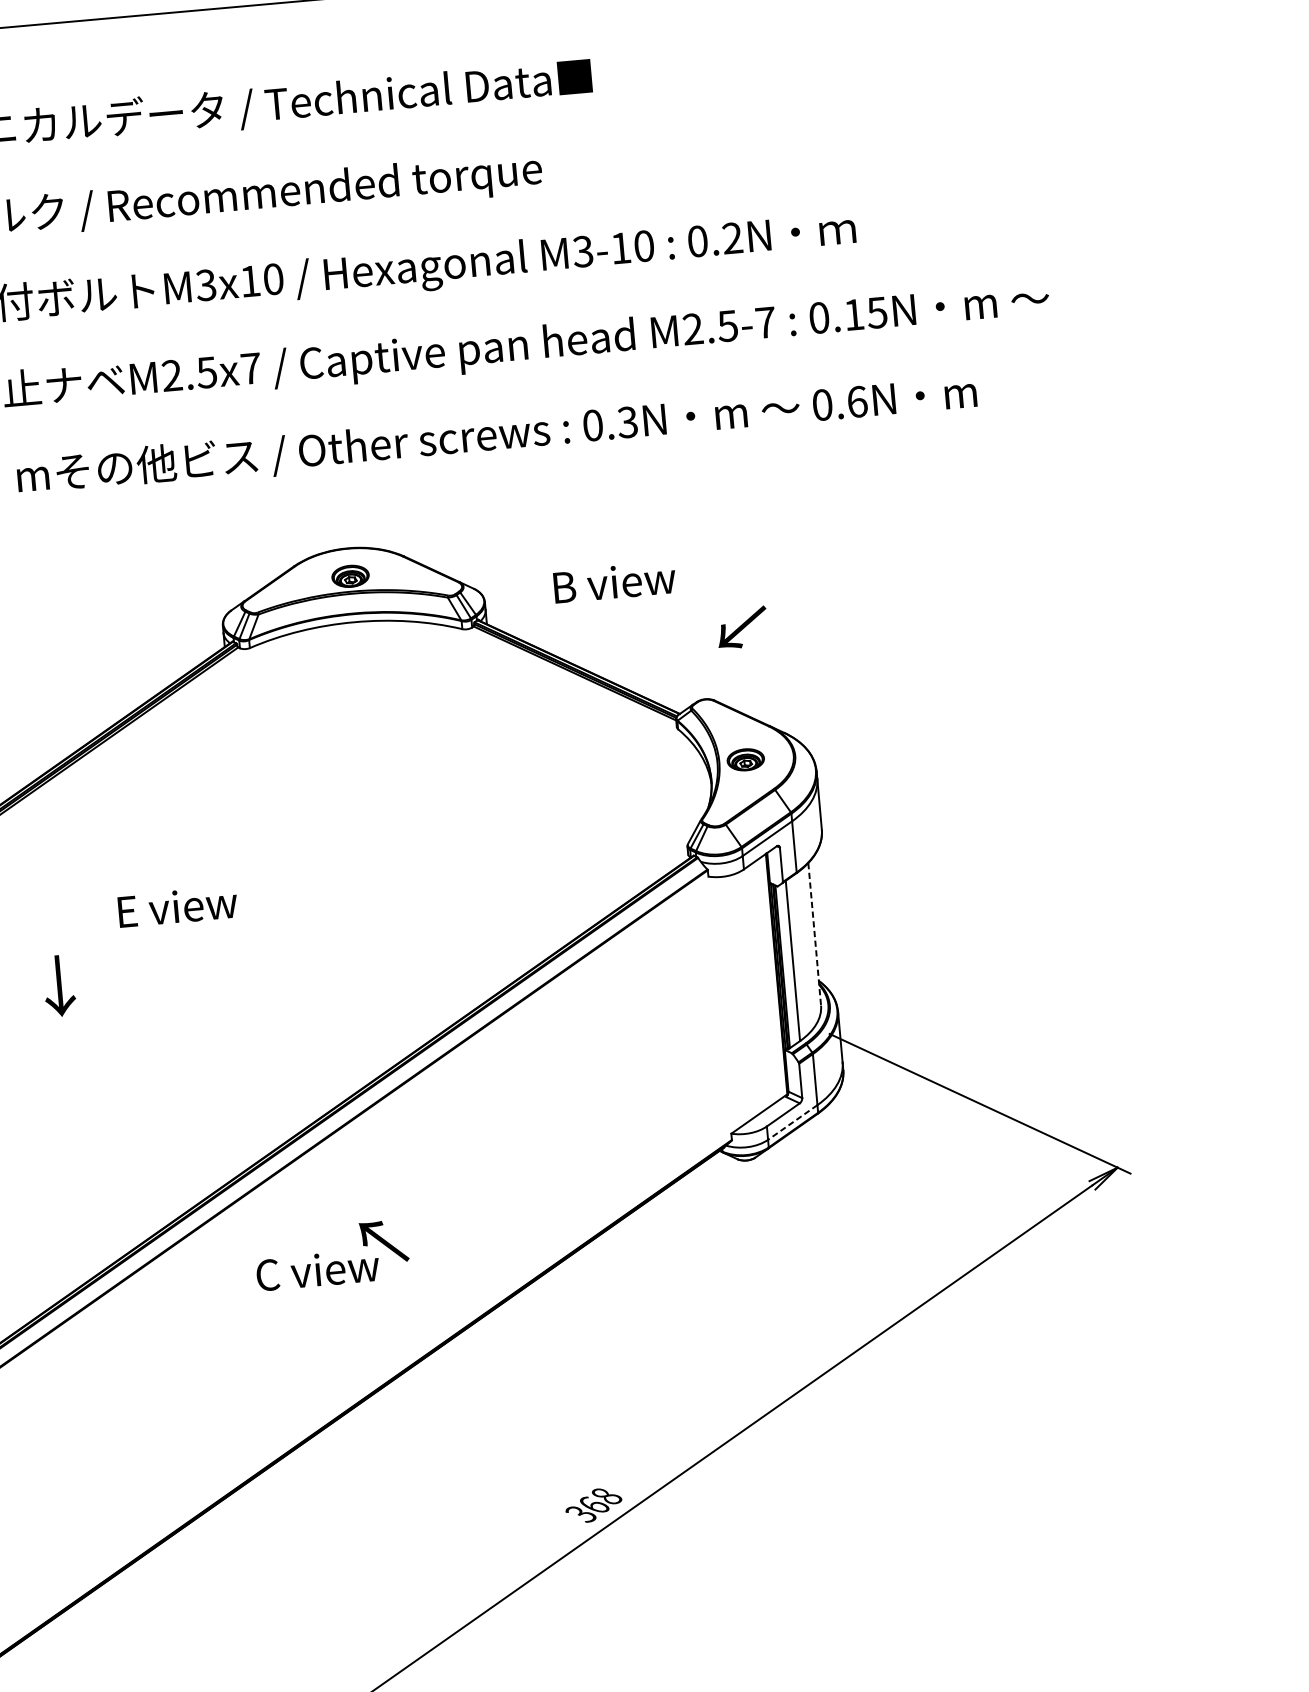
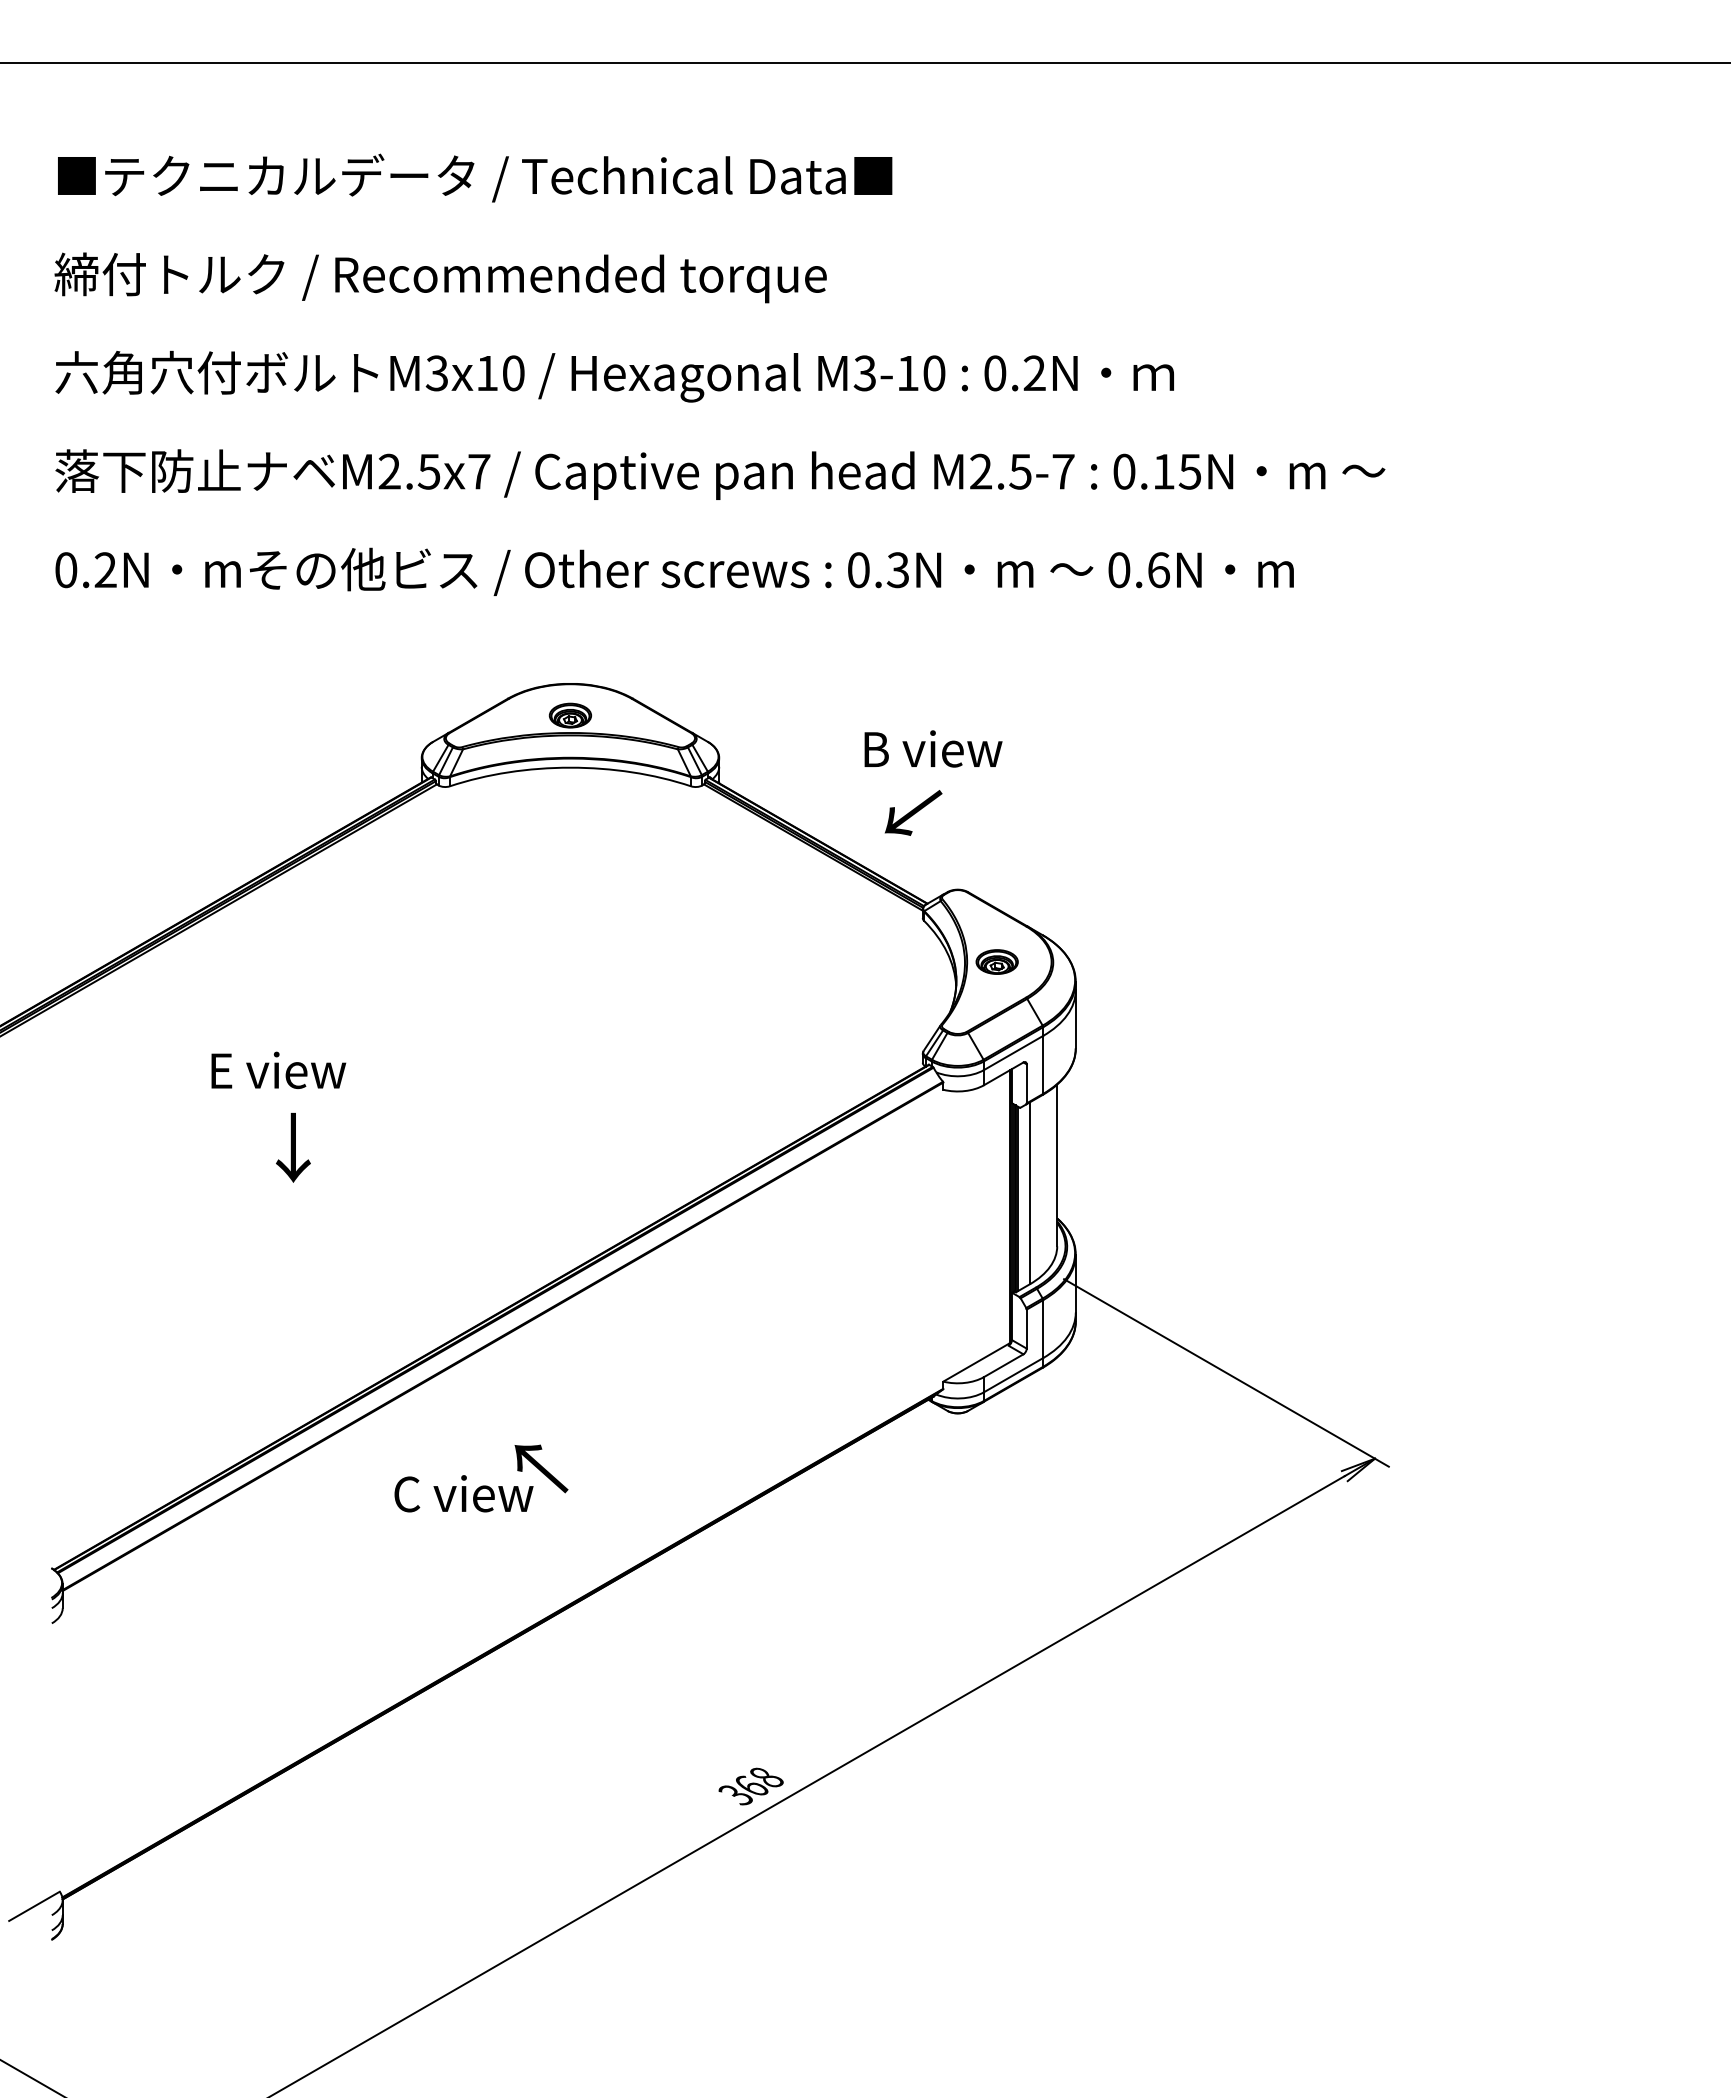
text: (614, 581) -> (933, 748), moved
text: (742, 627) -> (913, 812), moved
text: (177, 905) -> (278, 1069), moved
line: (814, 934) -> (1057, 1165), dashed -> solid
text: (59, 985) -> (293, 1147), moved
line: (792, 1122) -> (1013, 1375), dashed -> solid

